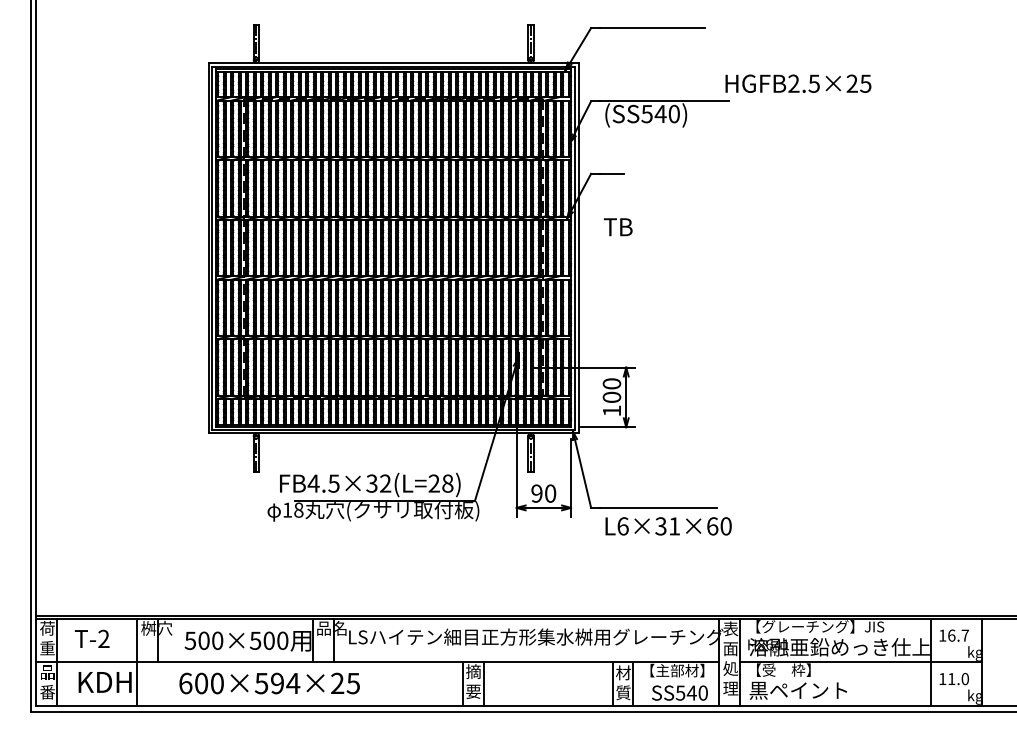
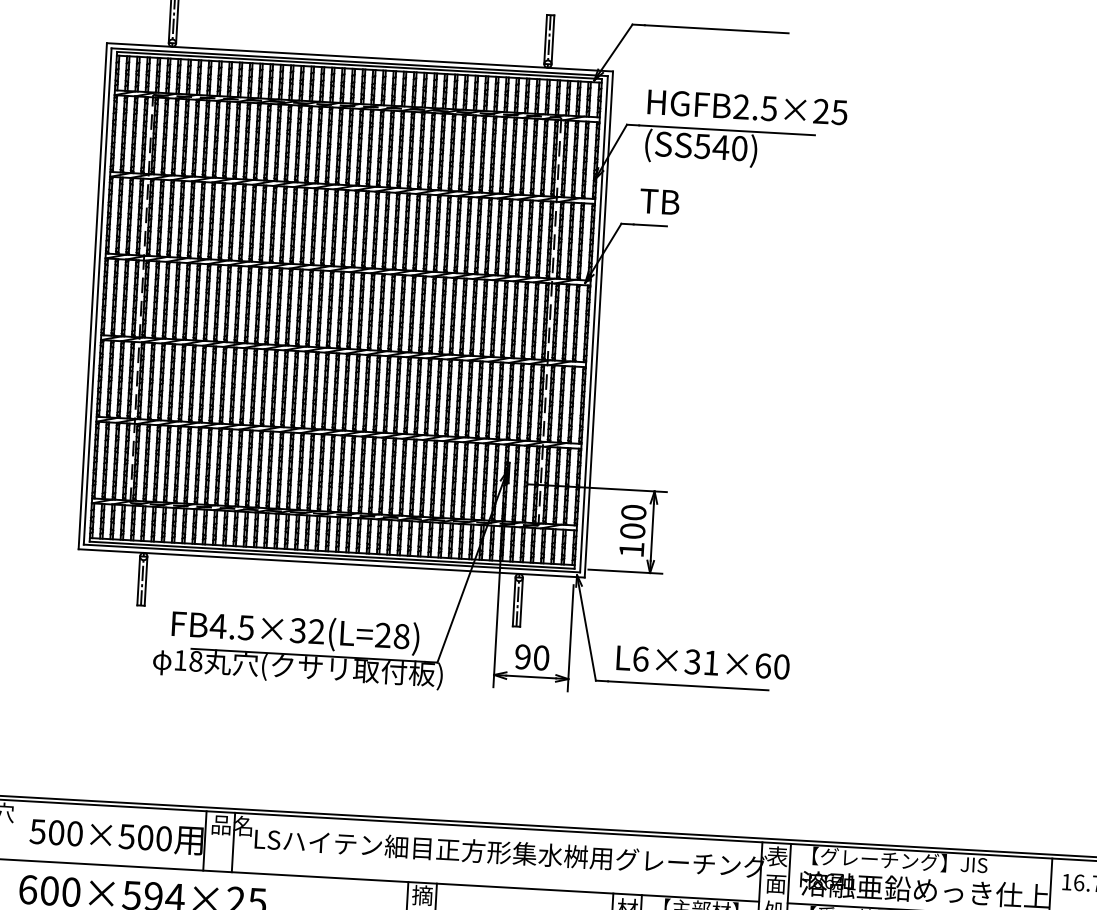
text: (798, 83) -> (747, 107), moved
text: (617, 227) -> (658, 202), moved
text: (668, 526) -> (702, 662), moved

